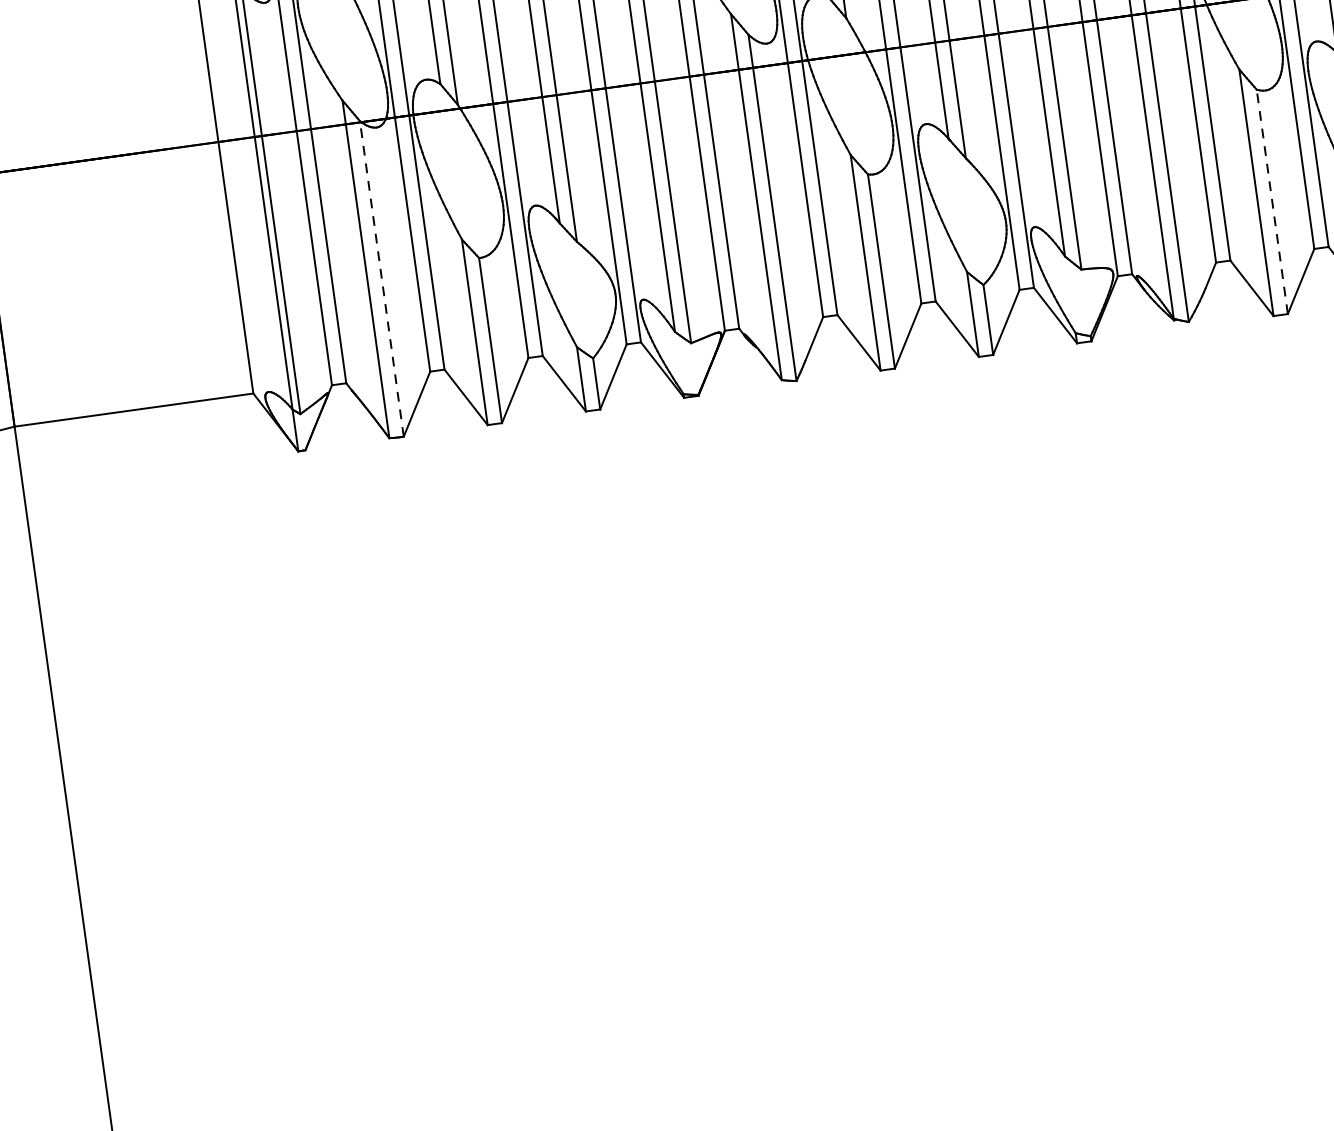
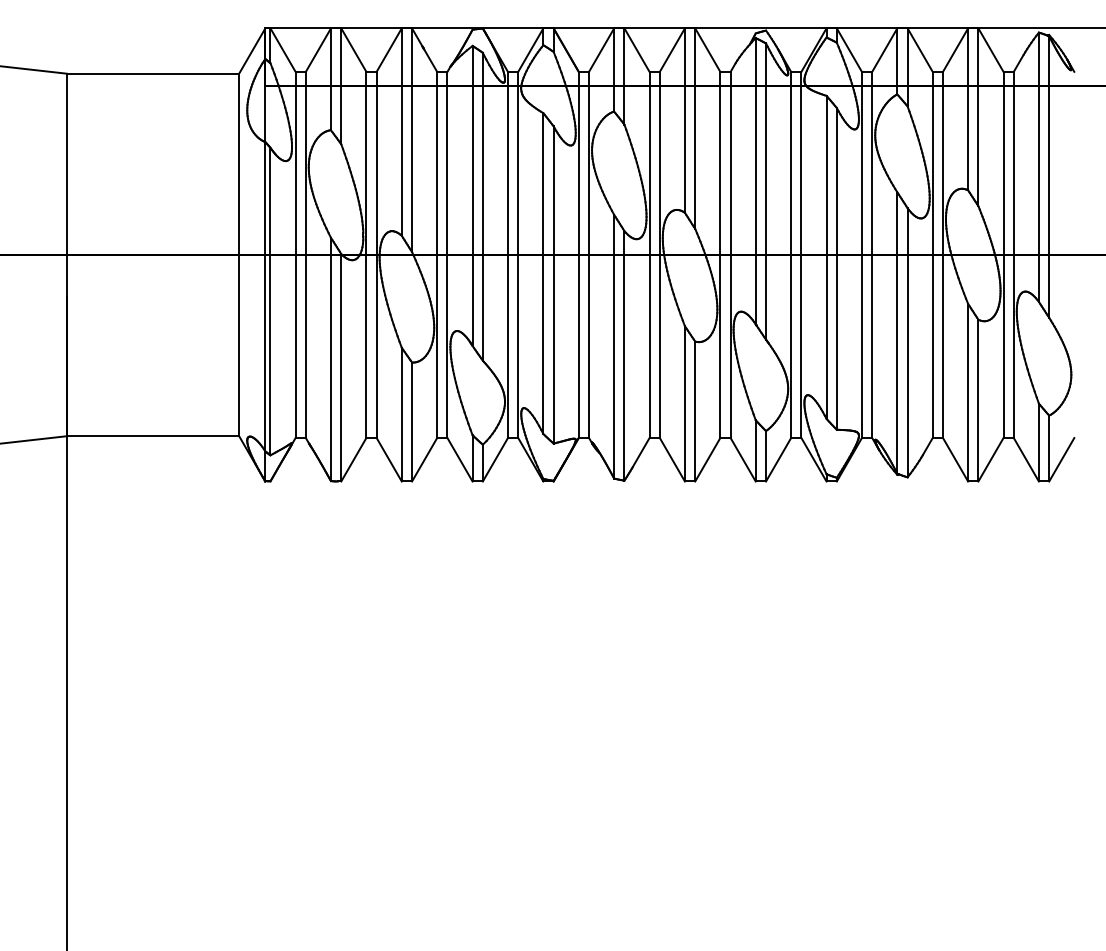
line: (1272, 201) -> (978, 400), dashed -> solid
line: (382, 278) -> (341, 367), dashed -> solid

